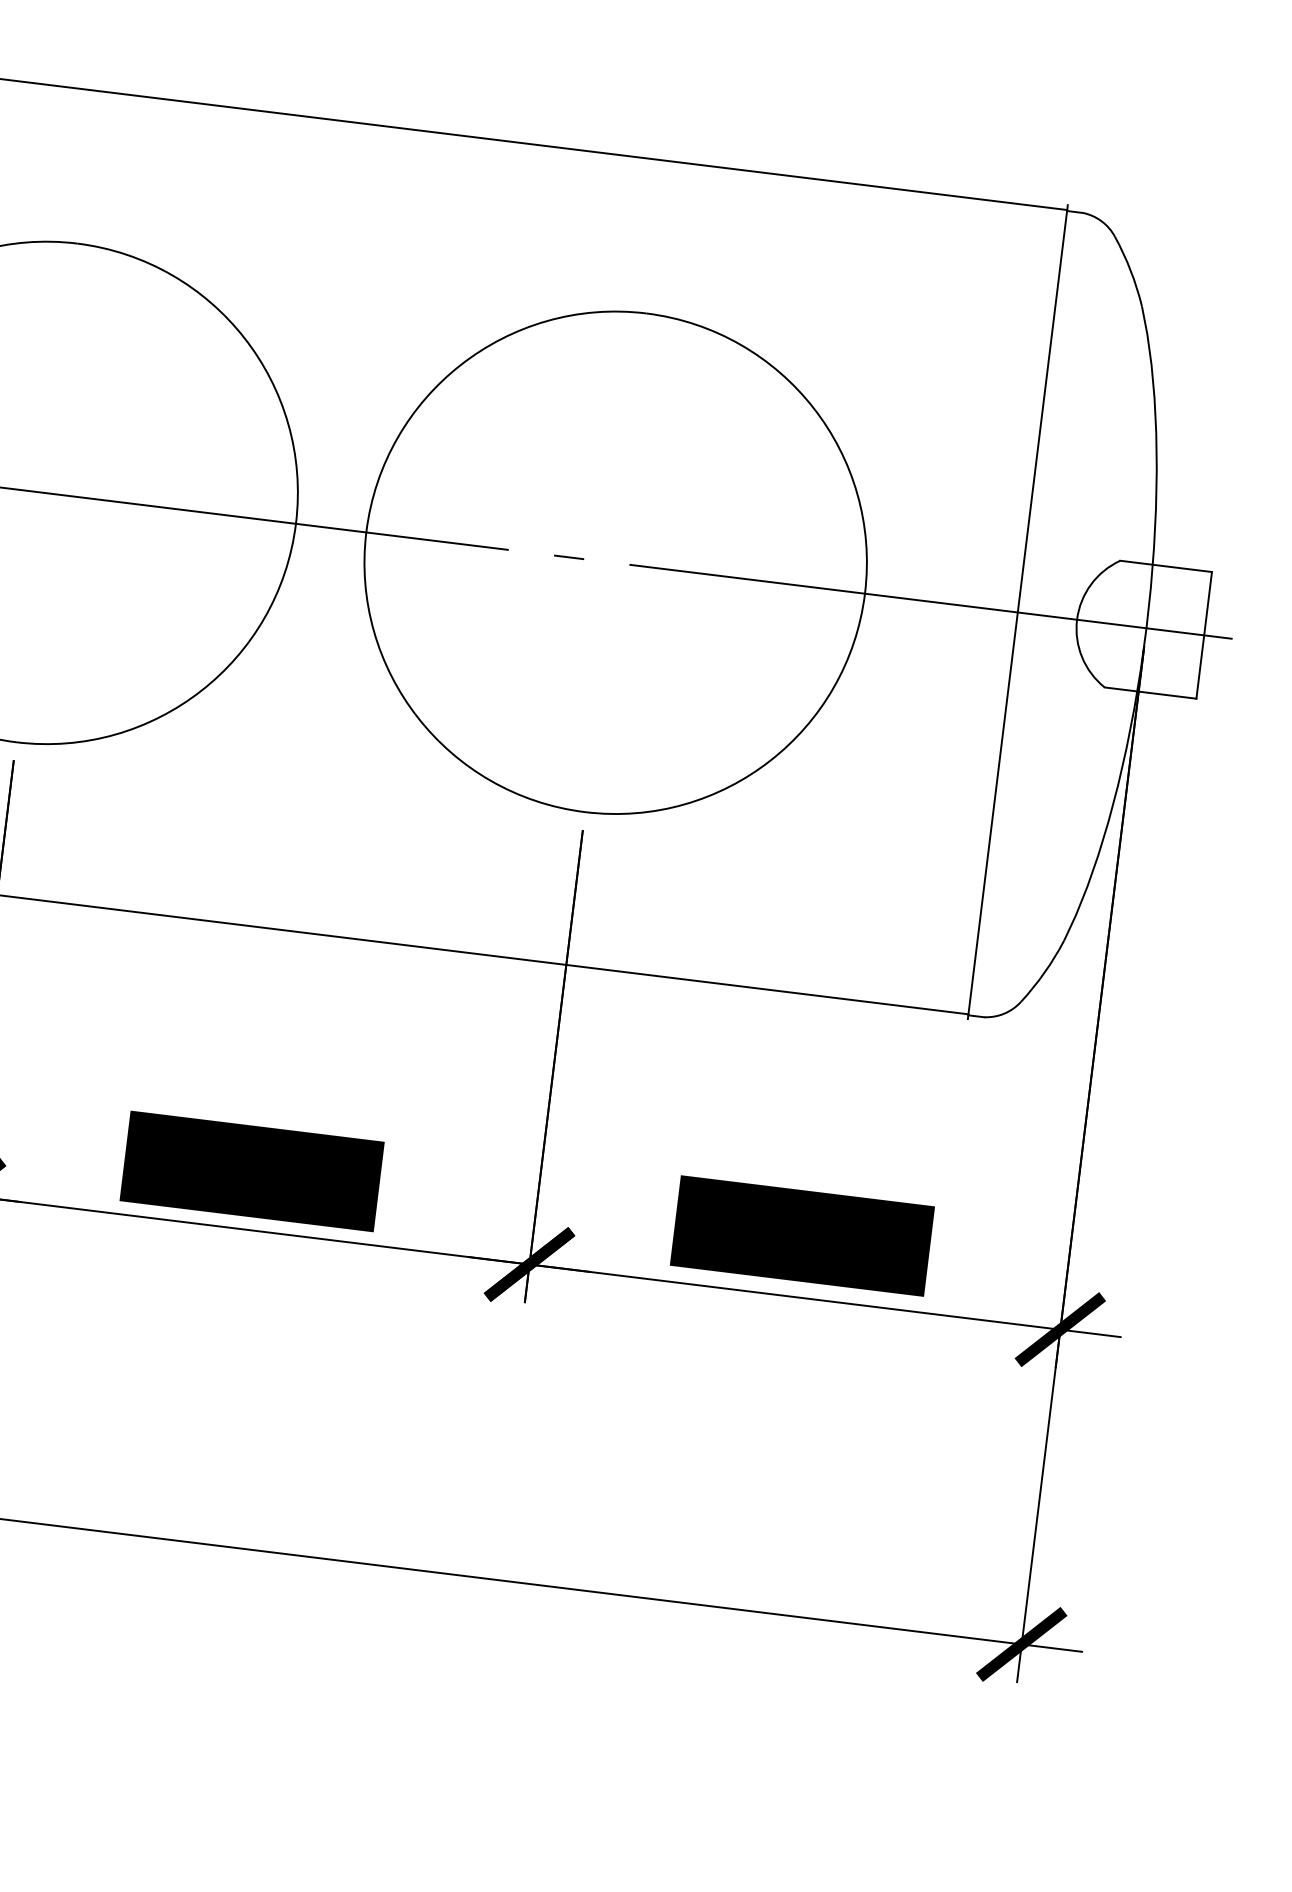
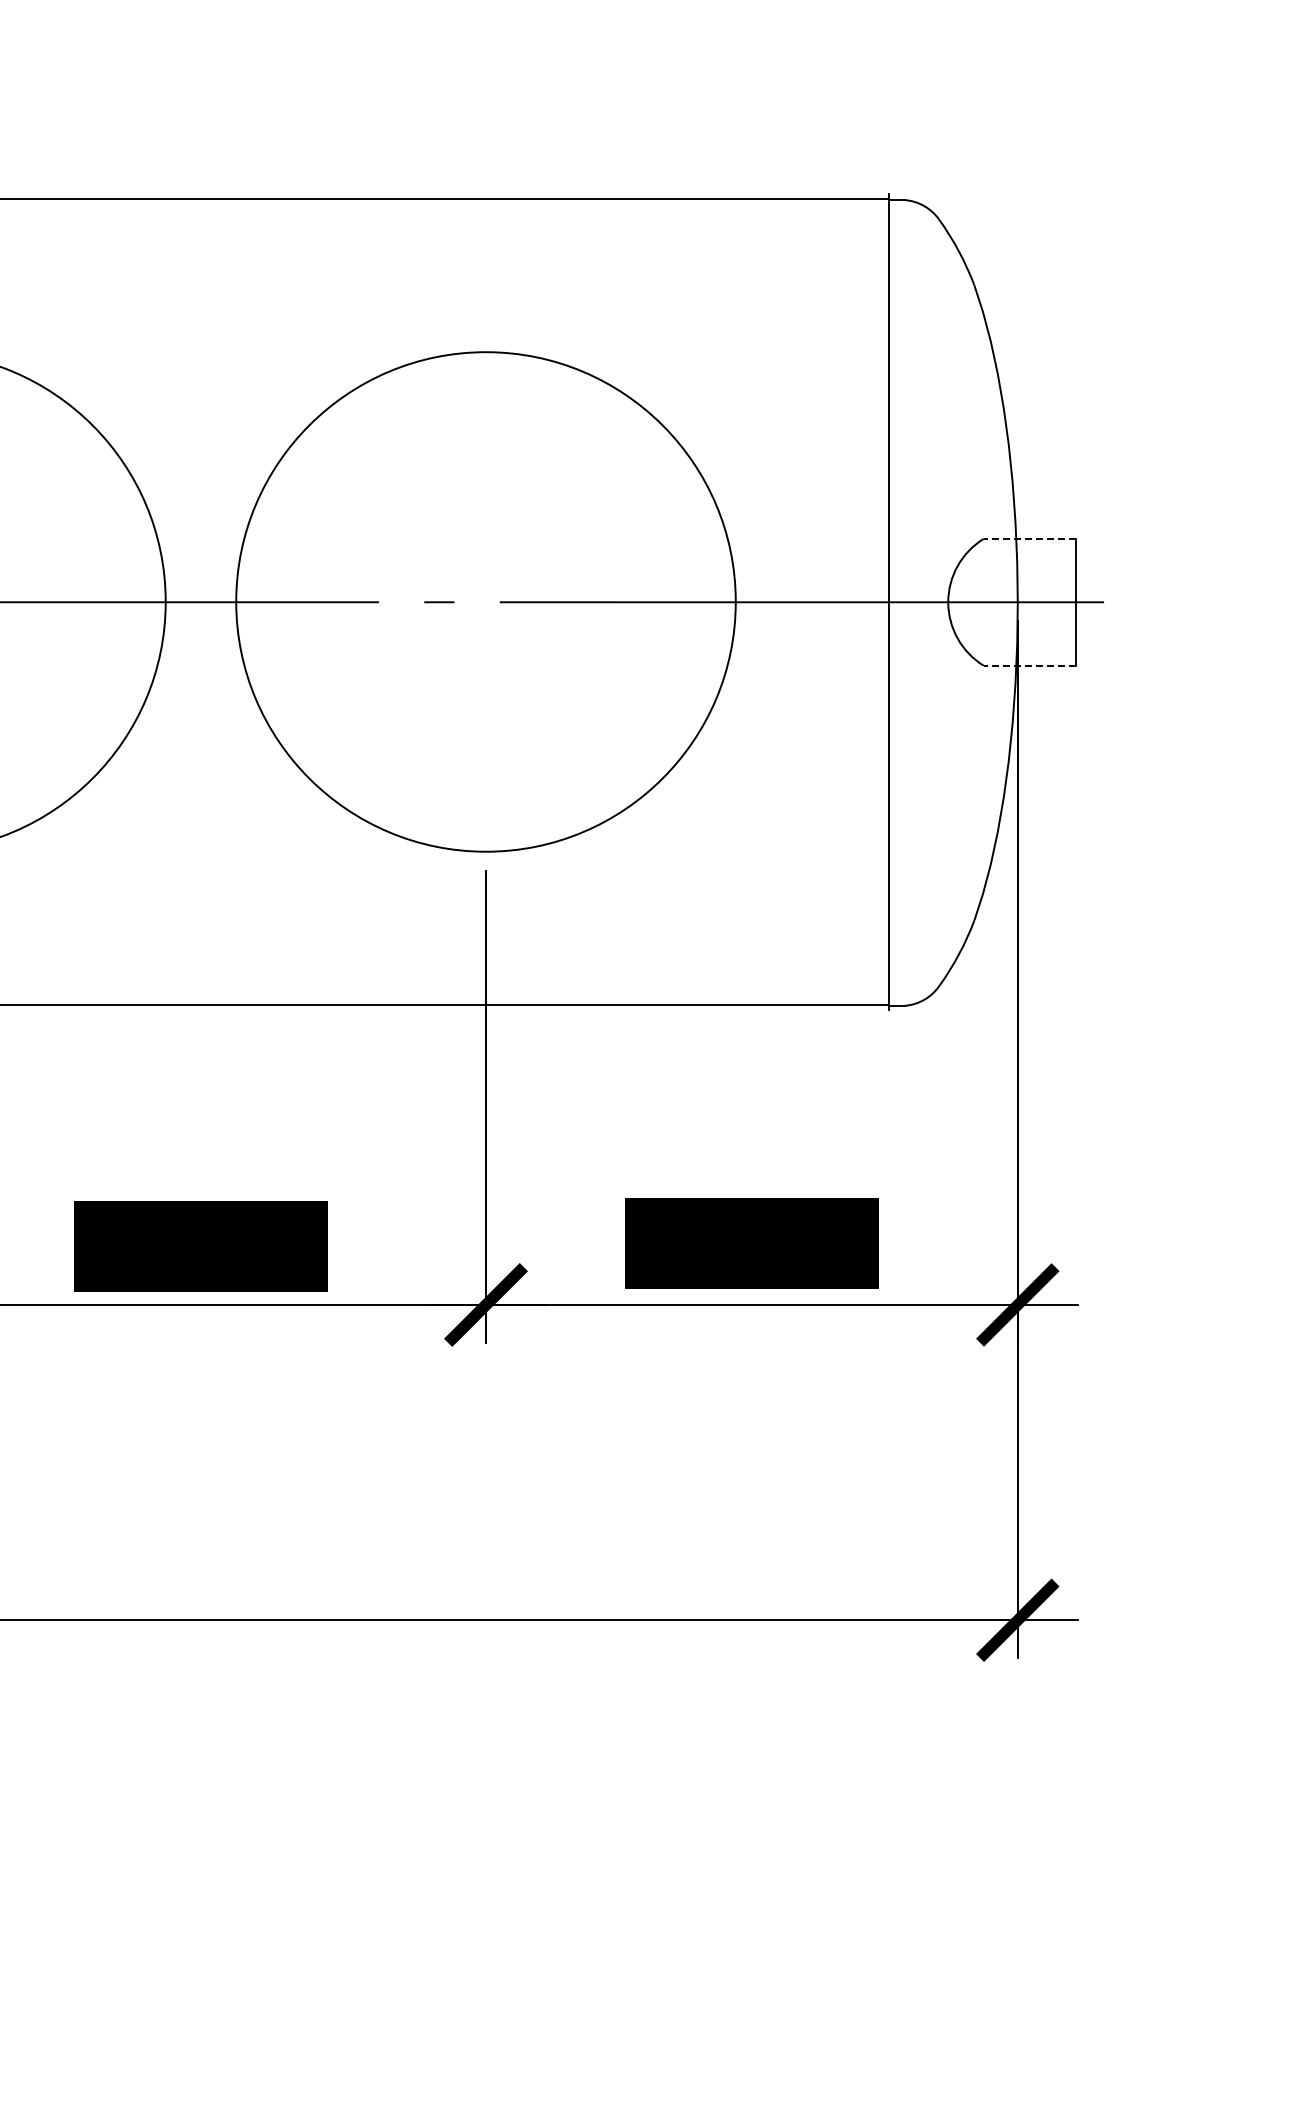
line: (1165, 566) -> (1029, 538), solid -> dashed
line: (1150, 692) -> (1029, 665), solid -> dashed

